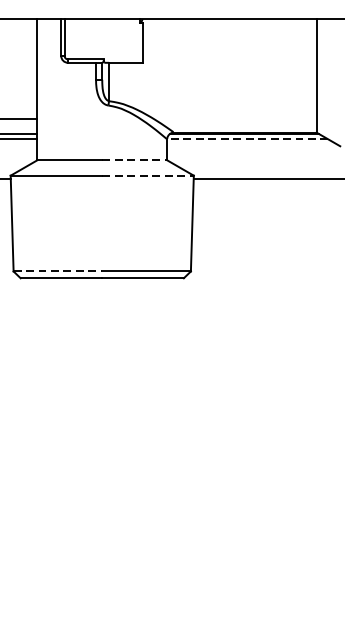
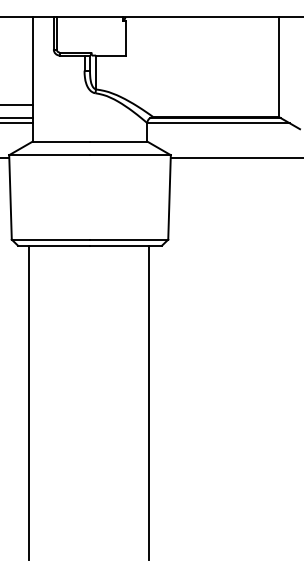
line: (246, 139) -> (217, 123), dashed -> solid
line: (134, 160) -> (118, 141), dashed -> solid
line: (148, 176) -> (130, 155), dashed -> solid
line: (58, 271) -> (51, 239), dashed -> solid
line: (32, 455) -> (28, 402), added
line: (169, 455) -> (149, 402), added

